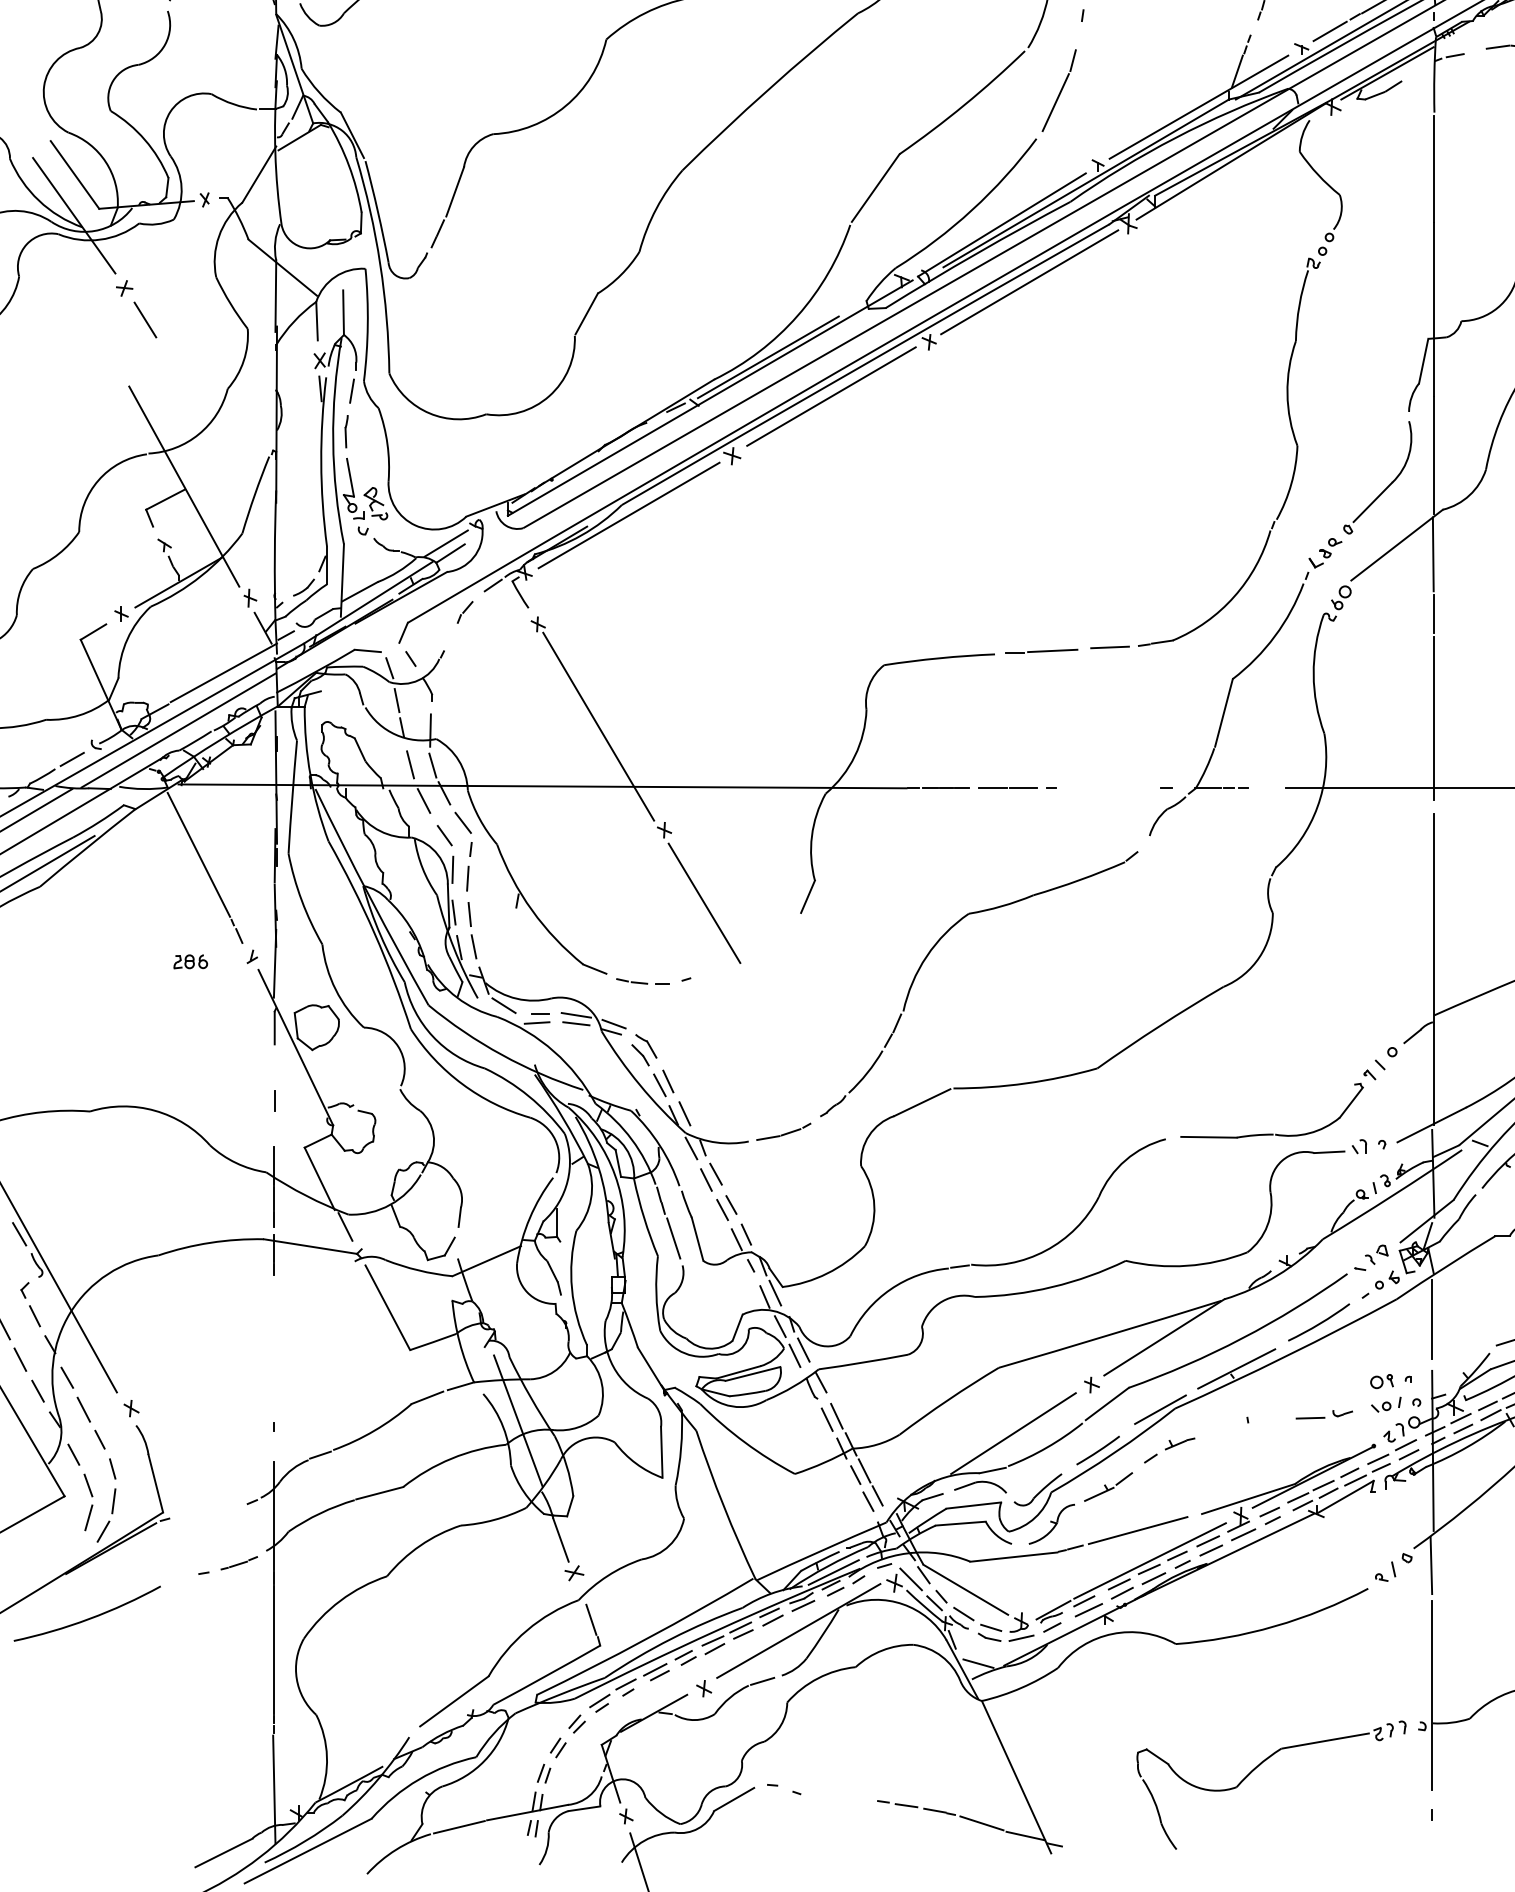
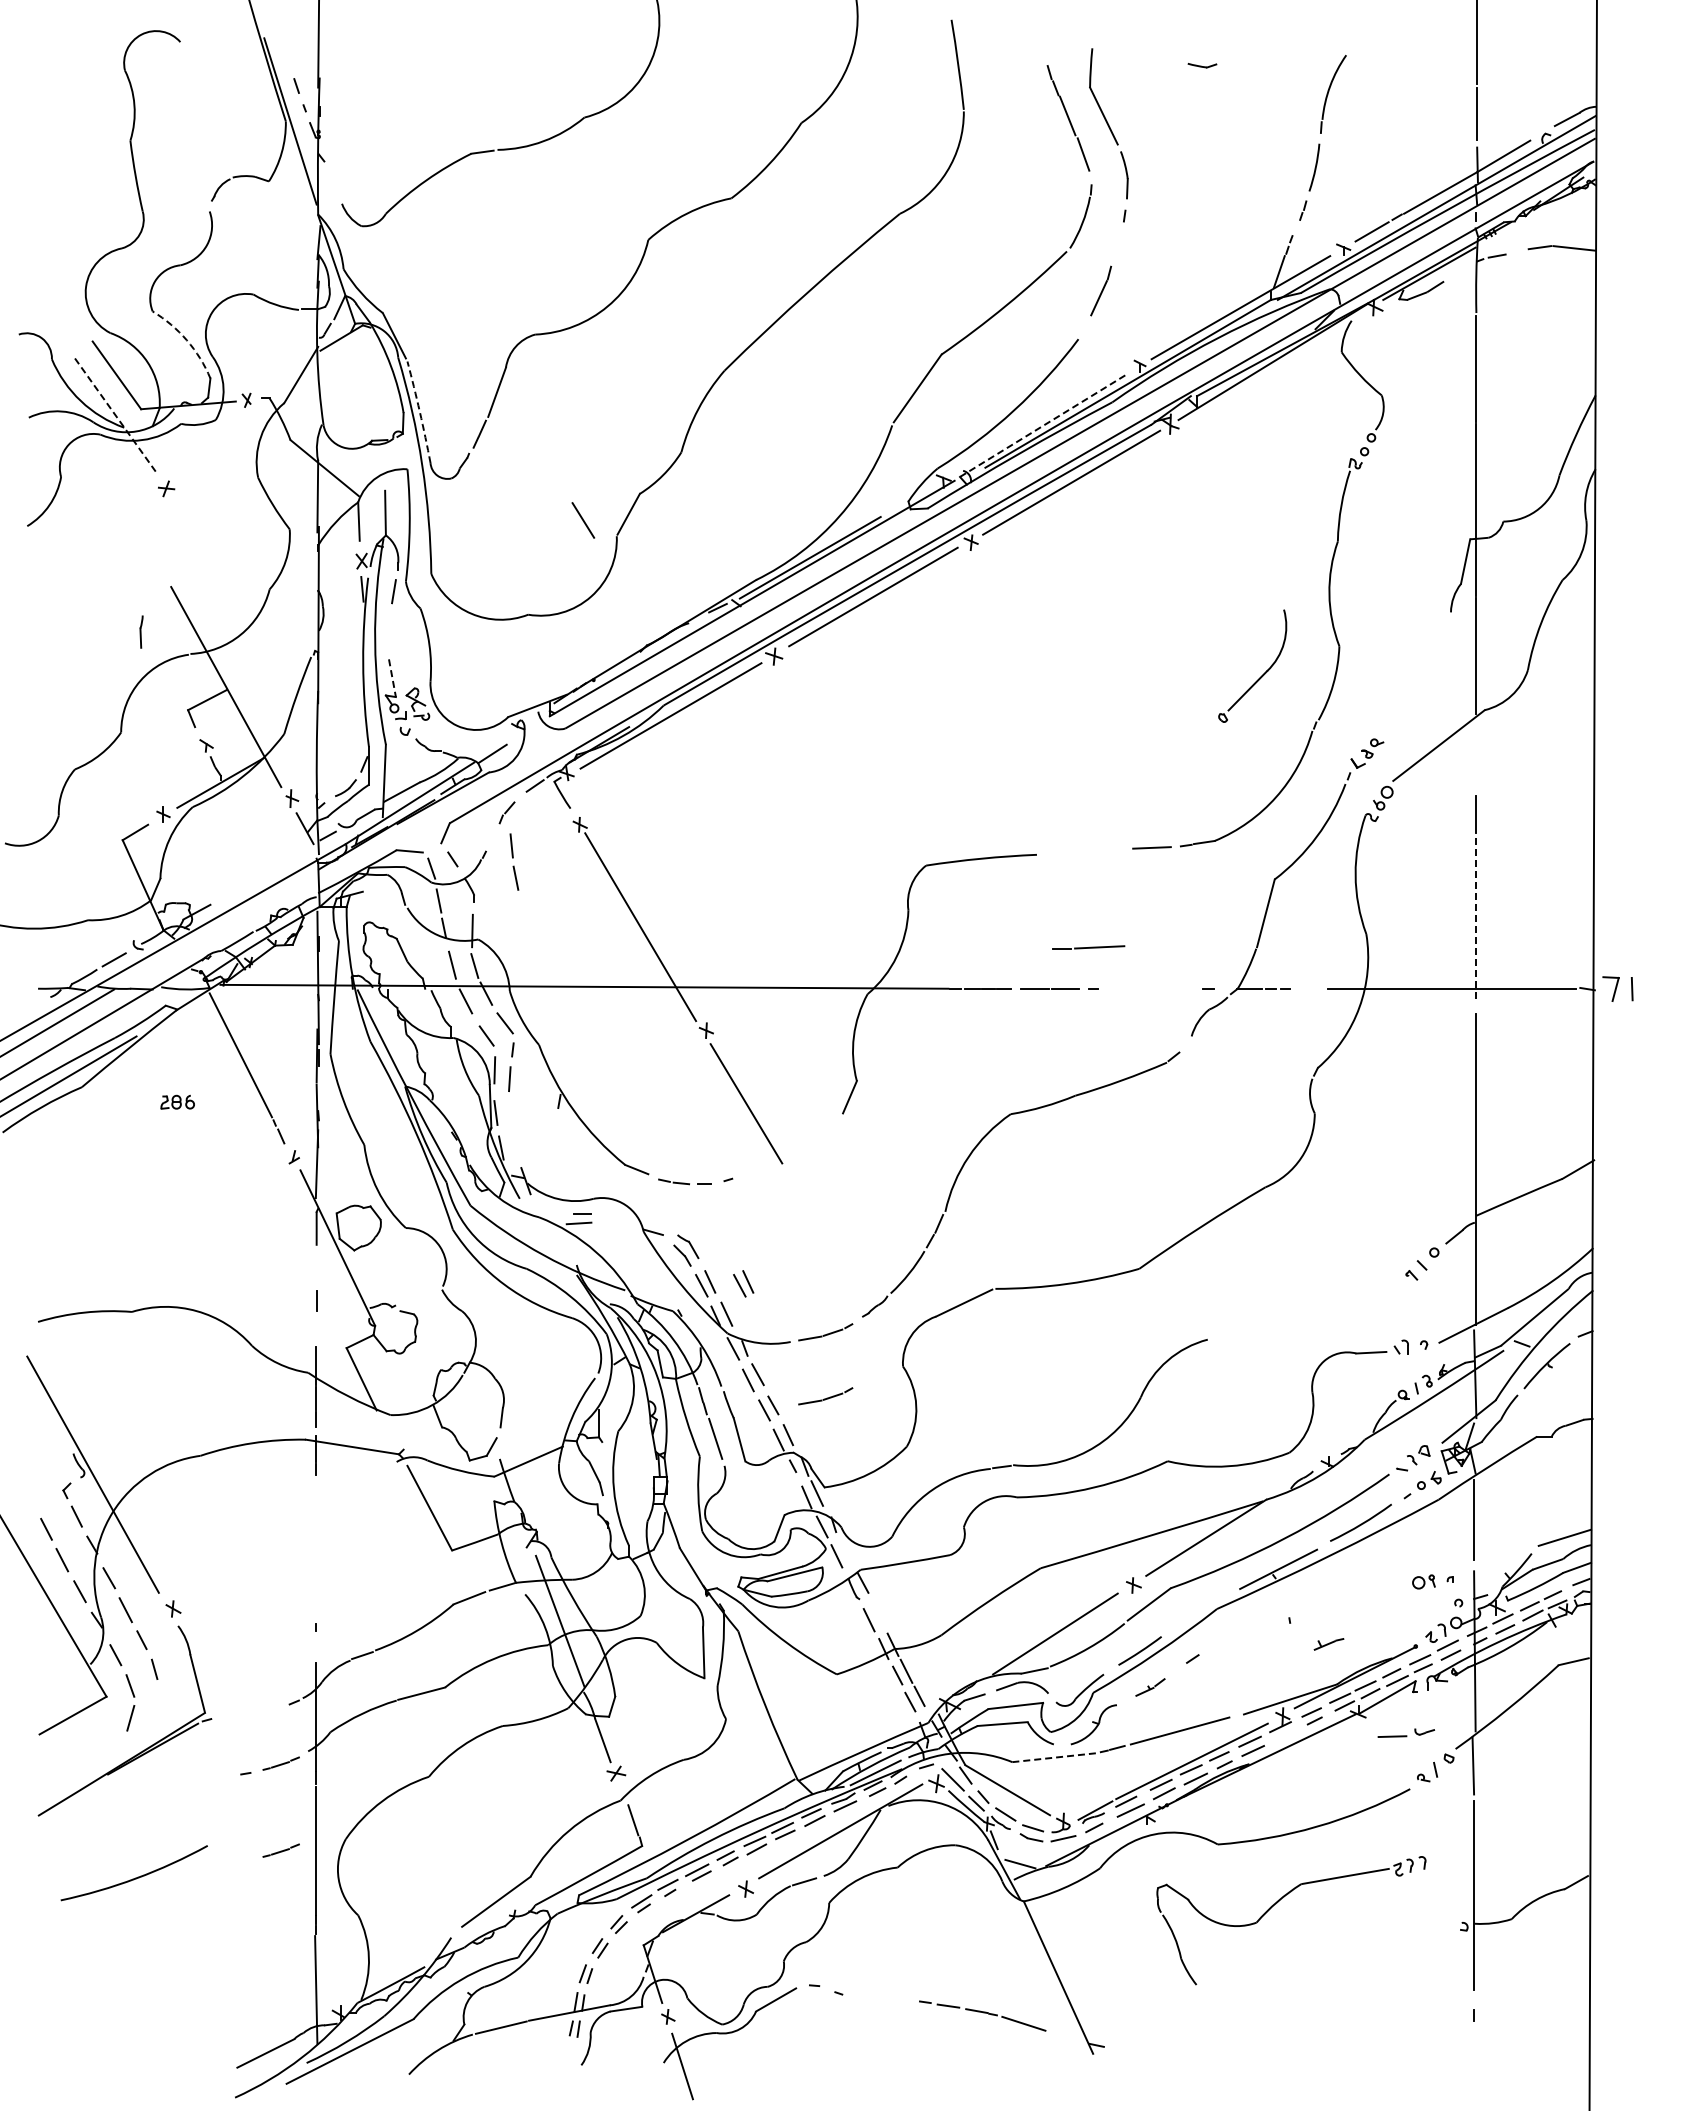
part: (1058, 90) -> (1100, 290), size x0.6
arc: (144, 140) -> (186, 340), solid -> dashed
arc: (377, 212) -> (419, 412), solid -> dashed
line: (74, 216) -> (116, 416), solid -> dashed
line: (1002, 225) -> (1044, 425), solid -> dashed
line: (145, 320) -> (583, 520), moved
part: (346, 431) -> (141, 631), moved
line: (350, 478) -> (392, 678), solid -> dashed
part: (1387, 486) -> (1262, 674), moved
line: (445, 543) -> (487, 743), removed
line: (1432, 554) -> (1474, 754), removed
line: (1041, 651) -> (1088, 947), moved
line: (223, 673) -> (265, 873), removed
line: (1433, 719) -> (1475, 919), solid -> dashed
line: (178, 730) -> (220, 930), removed
part: (472, 930) -> (514, 861), moved
part: (190, 961) -> (177, 1101), moved
line: (503, 1005) -> (545, 1205), removed
line: (575, 1015) -> (617, 1215), removed
line: (576, 1023) -> (618, 1223), removed
line: (613, 1024) -> (655, 1224), removed
part: (701, 1083) -> (743, 1283), added
part: (1271, 1134) -> (1313, 1334), removed
part: (783, 1196) -> (825, 1396), added
line: (345, 1227) -> (387, 1427), removed
line: (19, 1234) -> (61, 1434), removed
line: (803, 1350) -> (845, 1550), removed
part: (1386, 1405) -> (1428, 1605), removed
line: (1160, 1409) -> (1202, 1609), removed
part: (1323, 1414) -> (1405, 1732), moved
line: (836, 1416) -> (878, 1616), removed
part: (1179, 1444) -> (1328, 1644), moved
part: (1108, 1487) -> (1150, 1687), size x0.6
part: (106, 1515) -> (148, 1715), removed
line: (1243, 1534) -> (1285, 1734), removed
line: (1013, 1557) -> (1055, 1757), solid -> dashed
arc: (88, 1618) -> (135, 1877), moved
part: (238, 1650) -> (280, 1850), added
part: (1256, 1769) -> (1276, 1904), moved
line: (1025, 1836) -> (1067, 2036), removed

